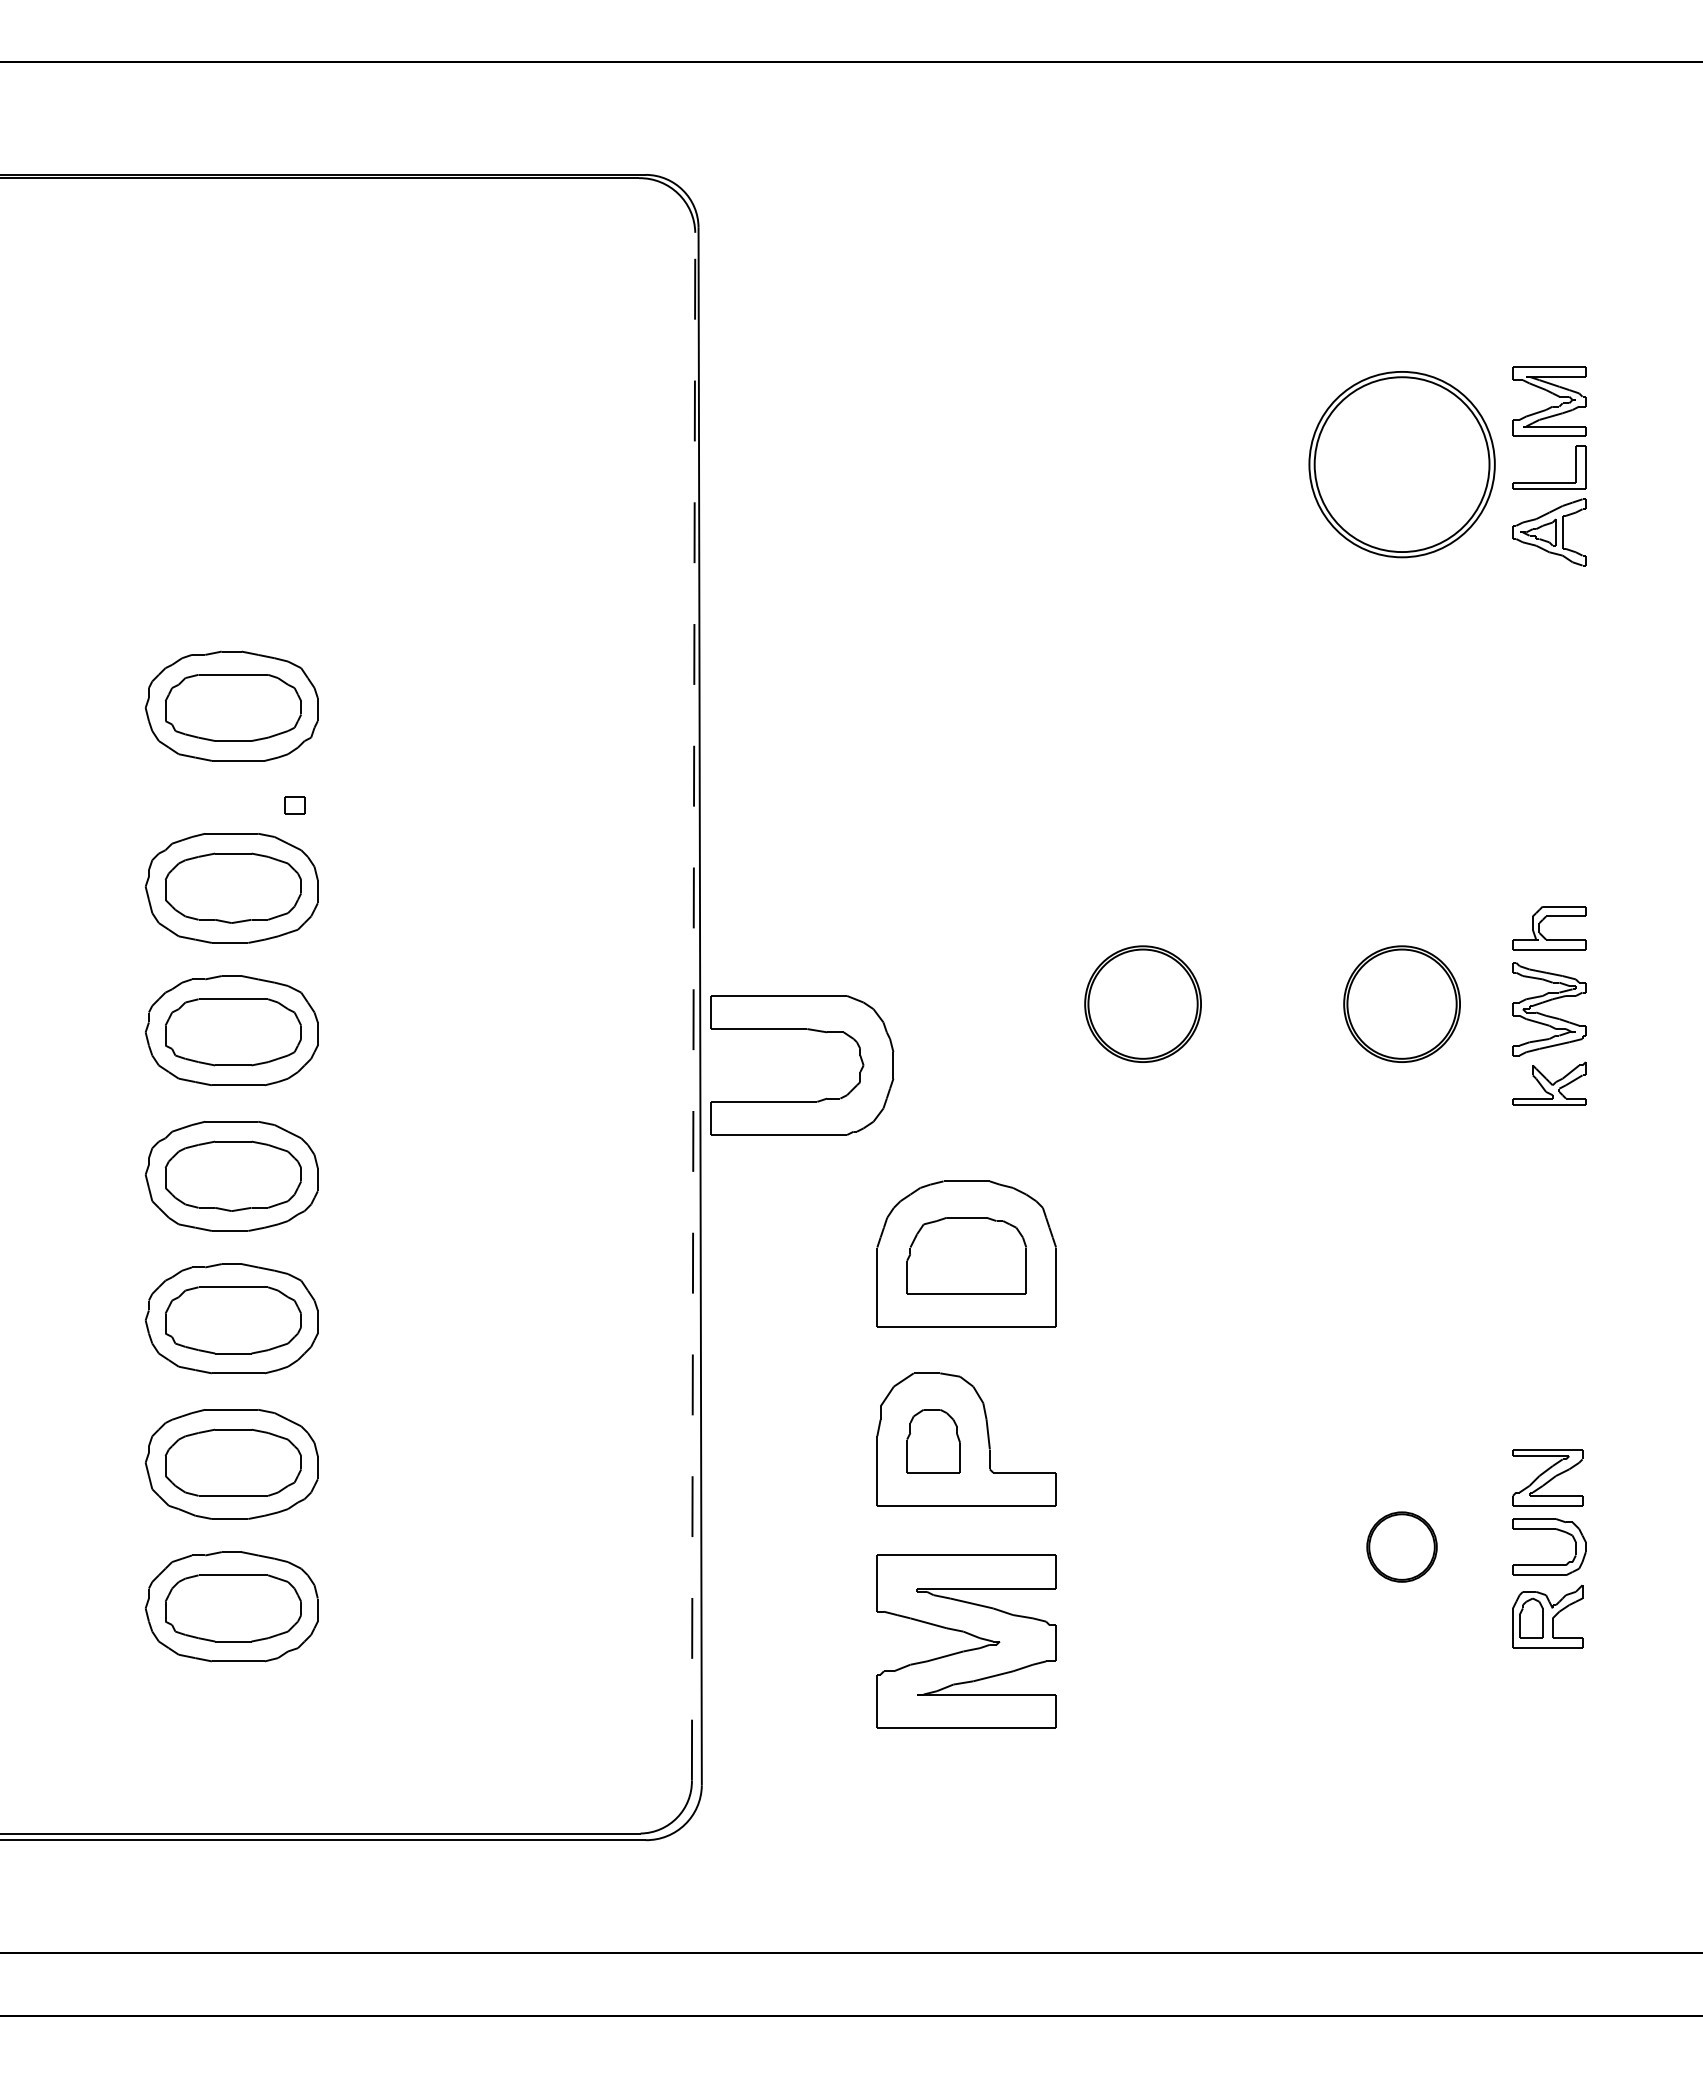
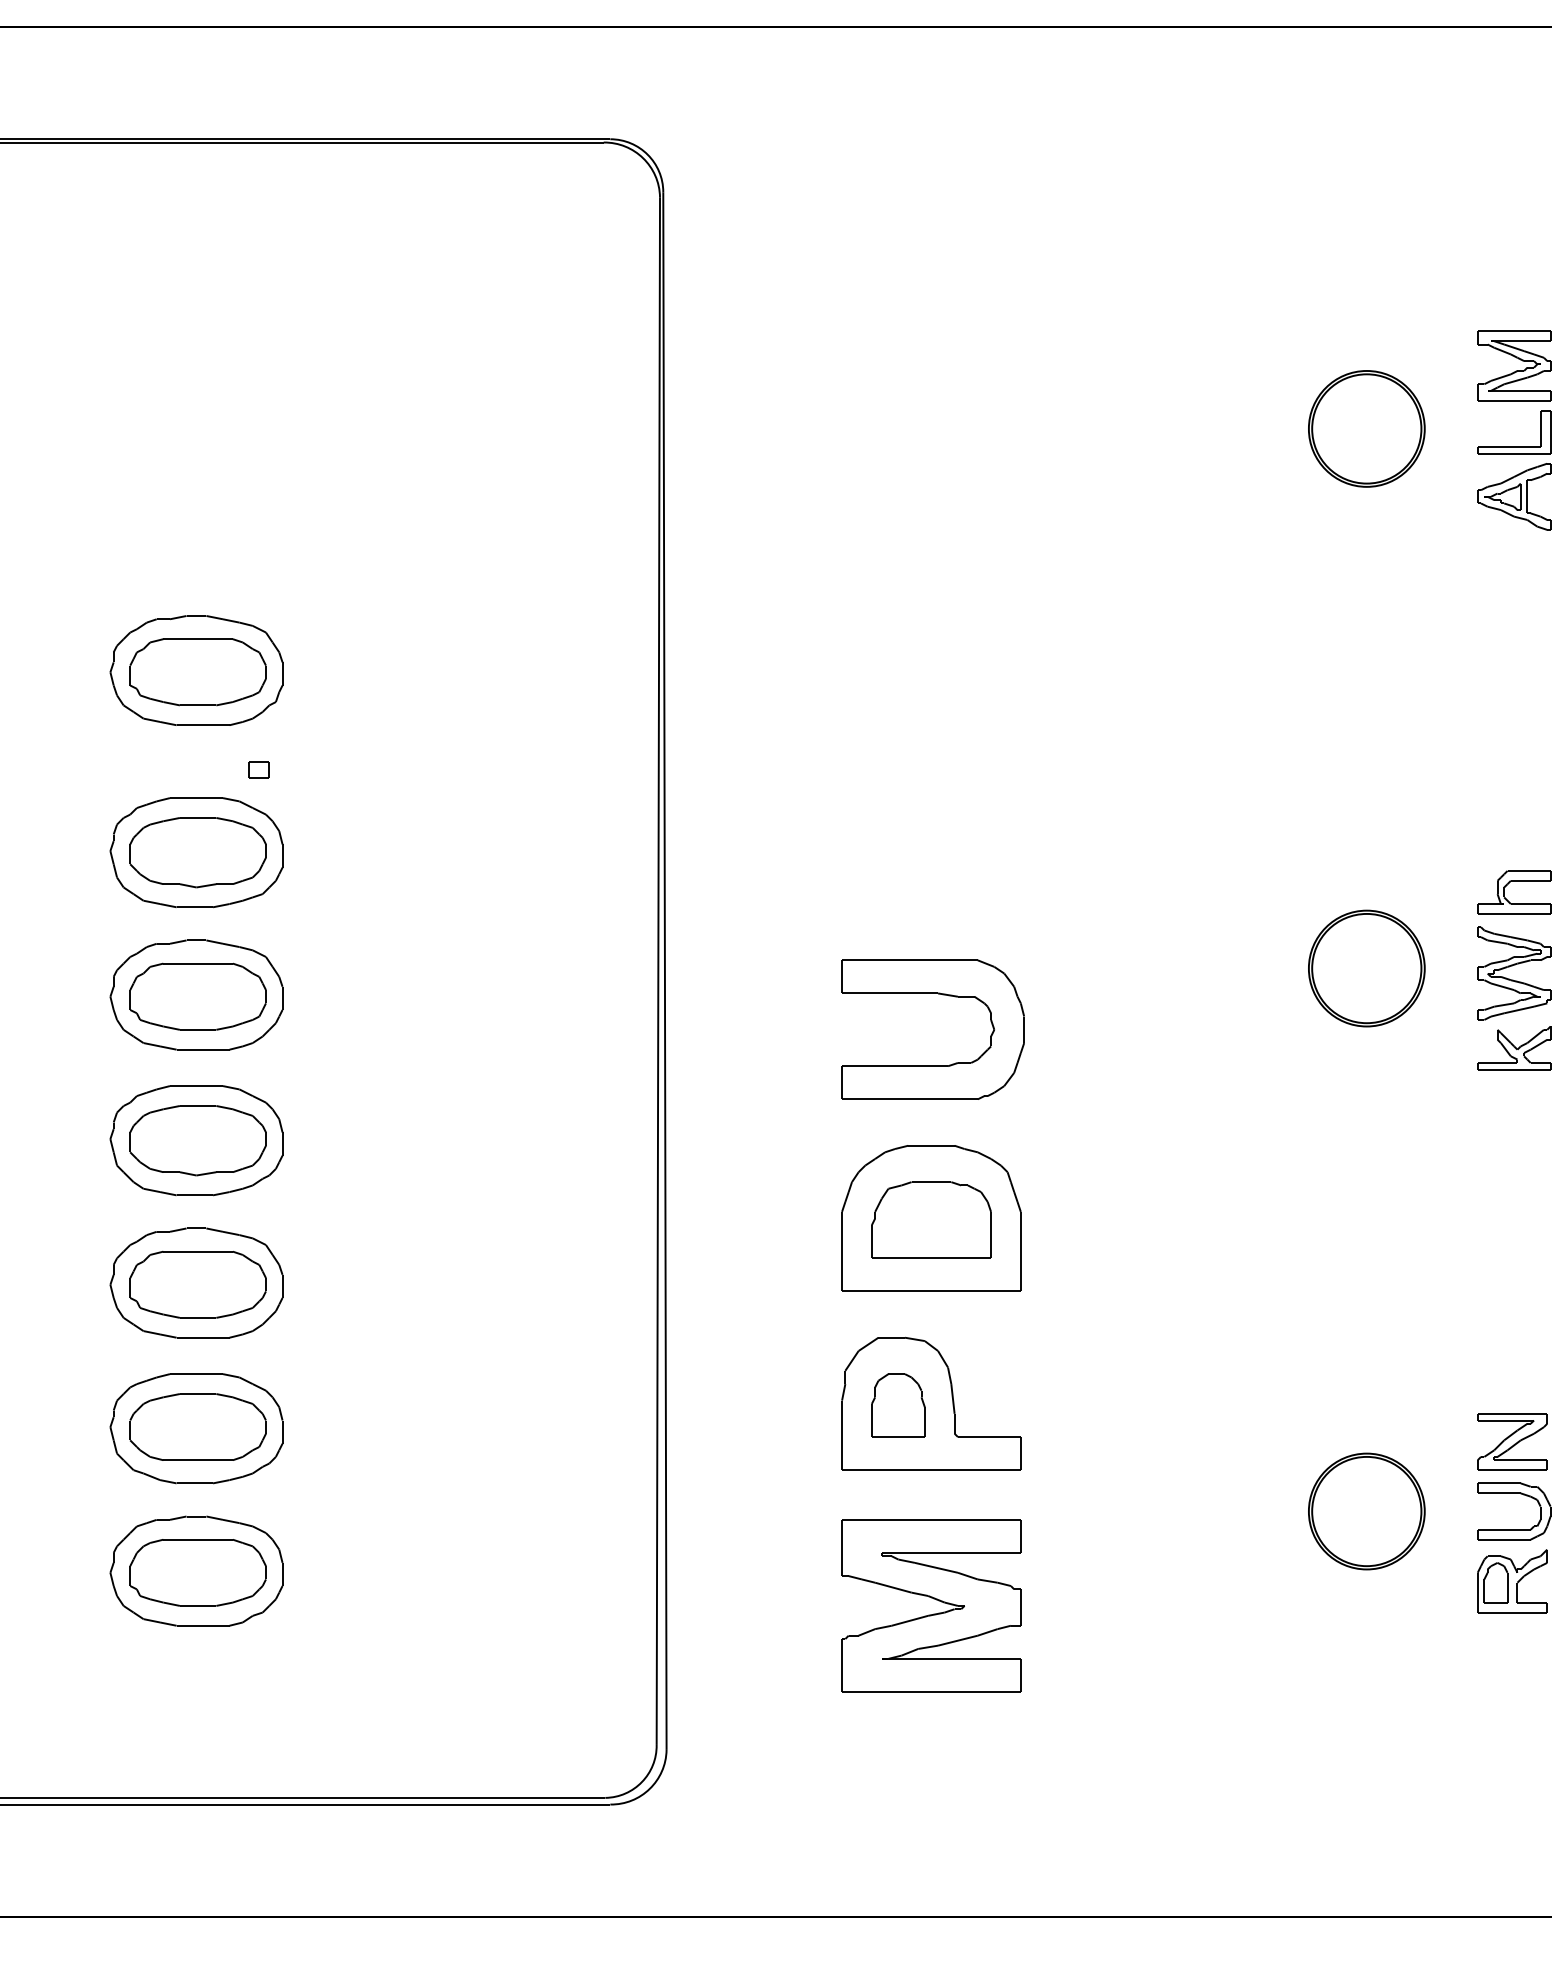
part: (1401, 464) -> (1366, 428), size x0.62
part: (1142, 1003) -> (1107, 967), removed
line: (693, 1006) -> (658, 970), dashed -> solid
part: (808, 1030) -> (939, 994), moved
part: (1401, 1546) -> (1366, 1510), size x1.67

